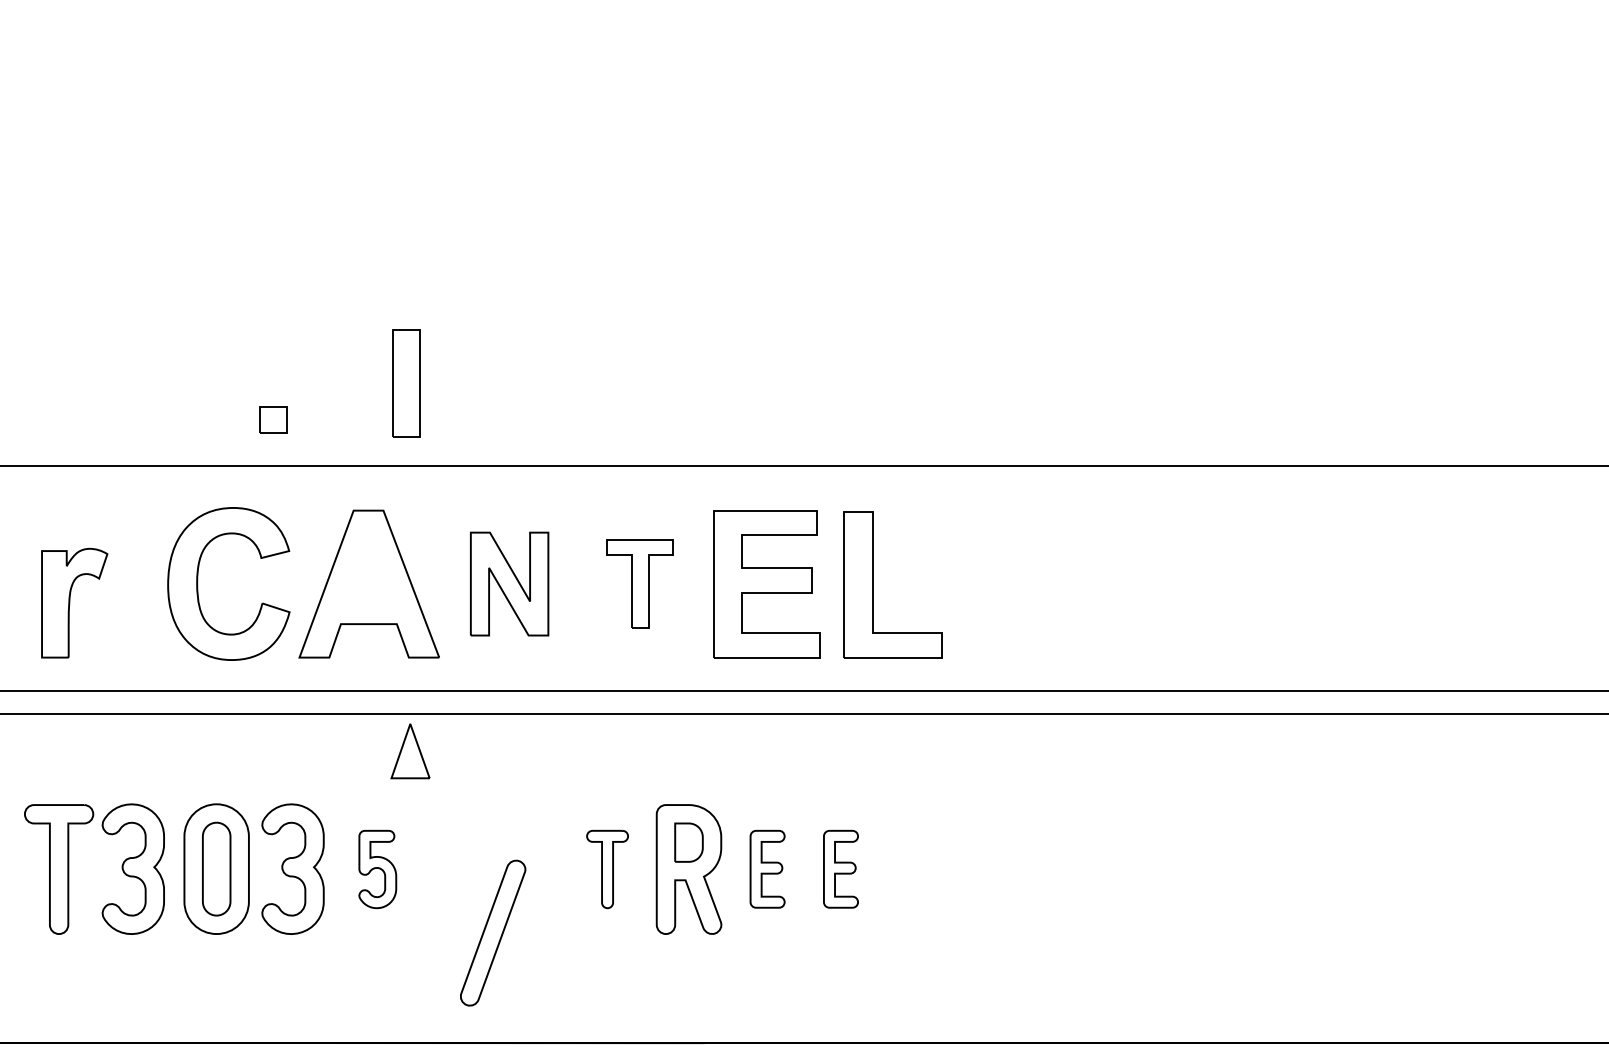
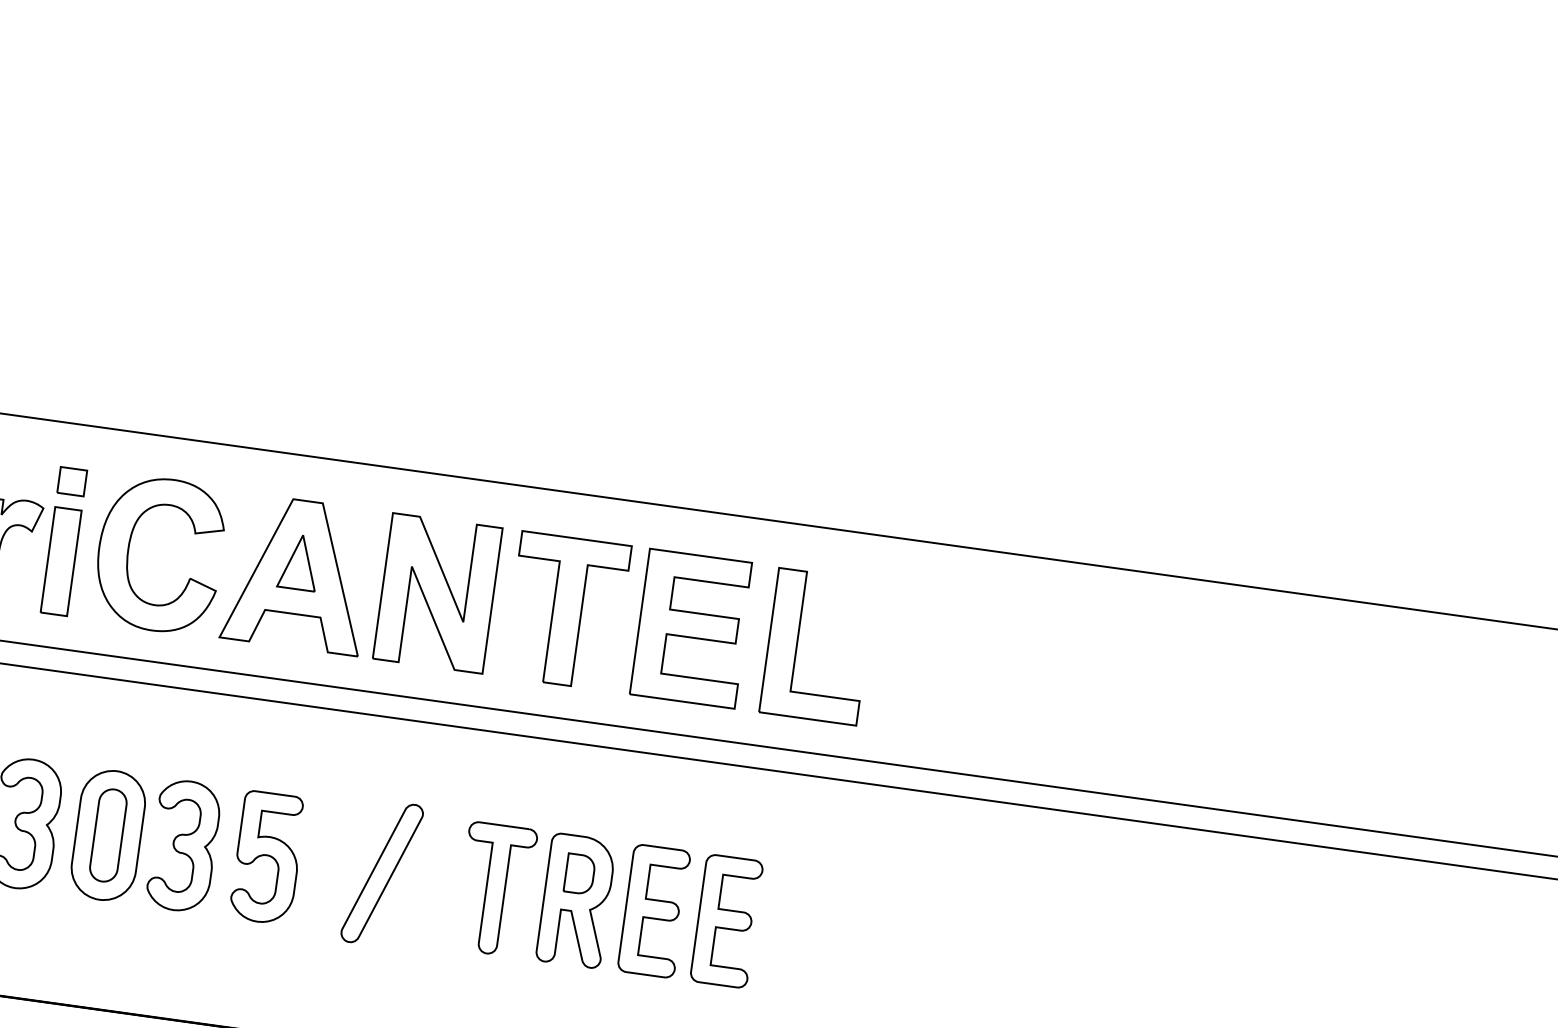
part: (406, 383) -> (61, 561), moved
part: (273, 419) -> (72, 481), moved
part: (509, 583) -> (437, 592), size x1.43
part: (639, 584) -> (566, 611), size x1.67
part: (410, 751) -> (299, 562), moved
part: (377, 869) -> (267, 857), size x1.67
part: (607, 869) -> (495, 889), size x1.67
part: (767, 869) -> (653, 911), size x1.67
part: (840, 869) -> (726, 921), size x1.67
part: (493, 932) -> (382, 872), moved

